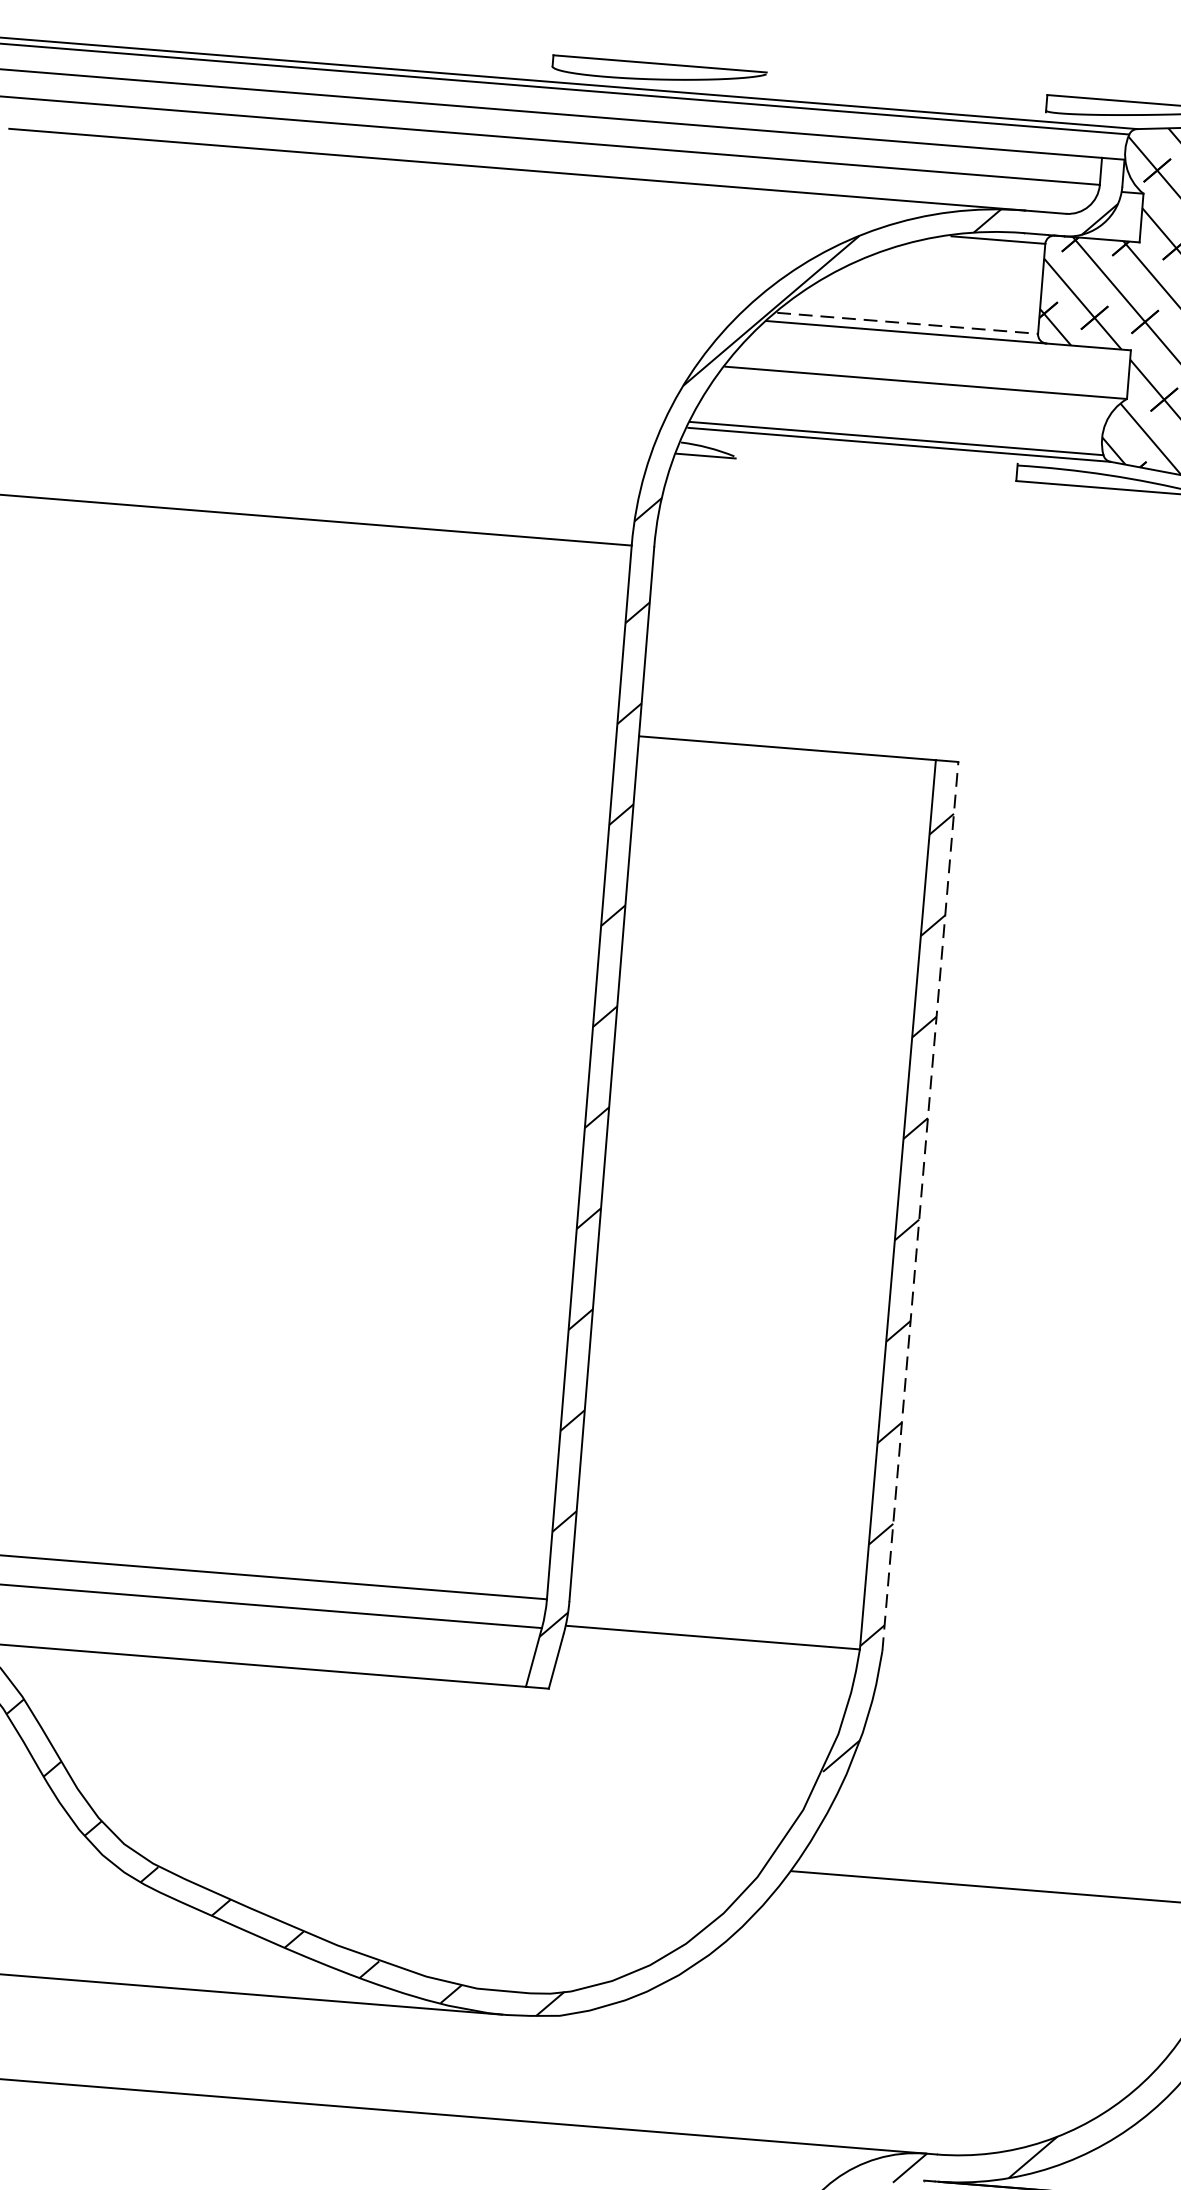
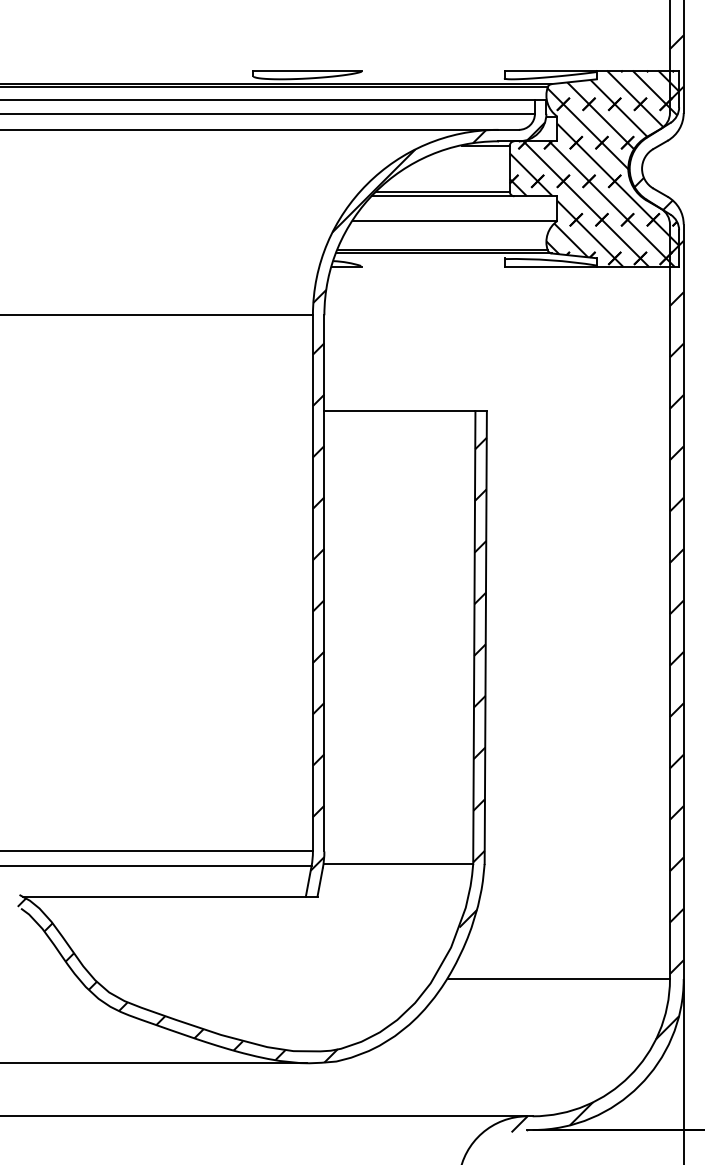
line: (907, 322) -> (443, 191), dashed -> solid
line: (919, 1206) -> (485, 637), dashed -> solid

